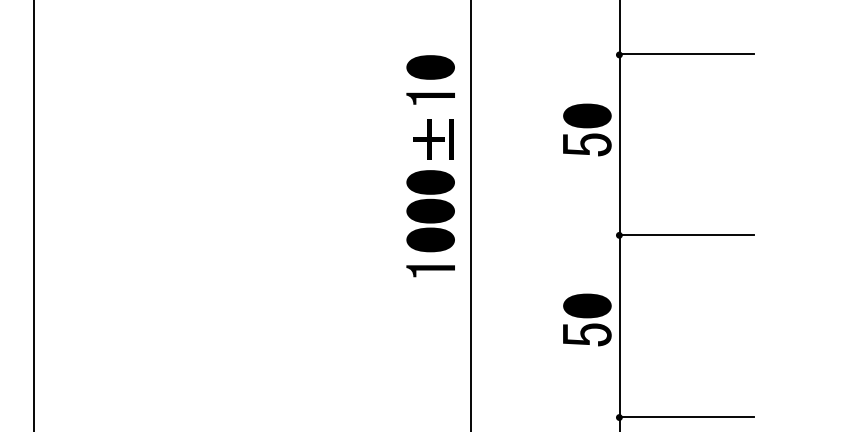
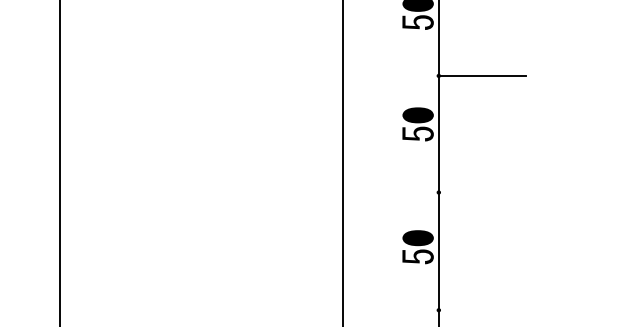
part: (430, 165) -> (316, 147), removed
line: (686, 235) -> (482, 192), removed
line: (686, 416) -> (482, 309), removed

